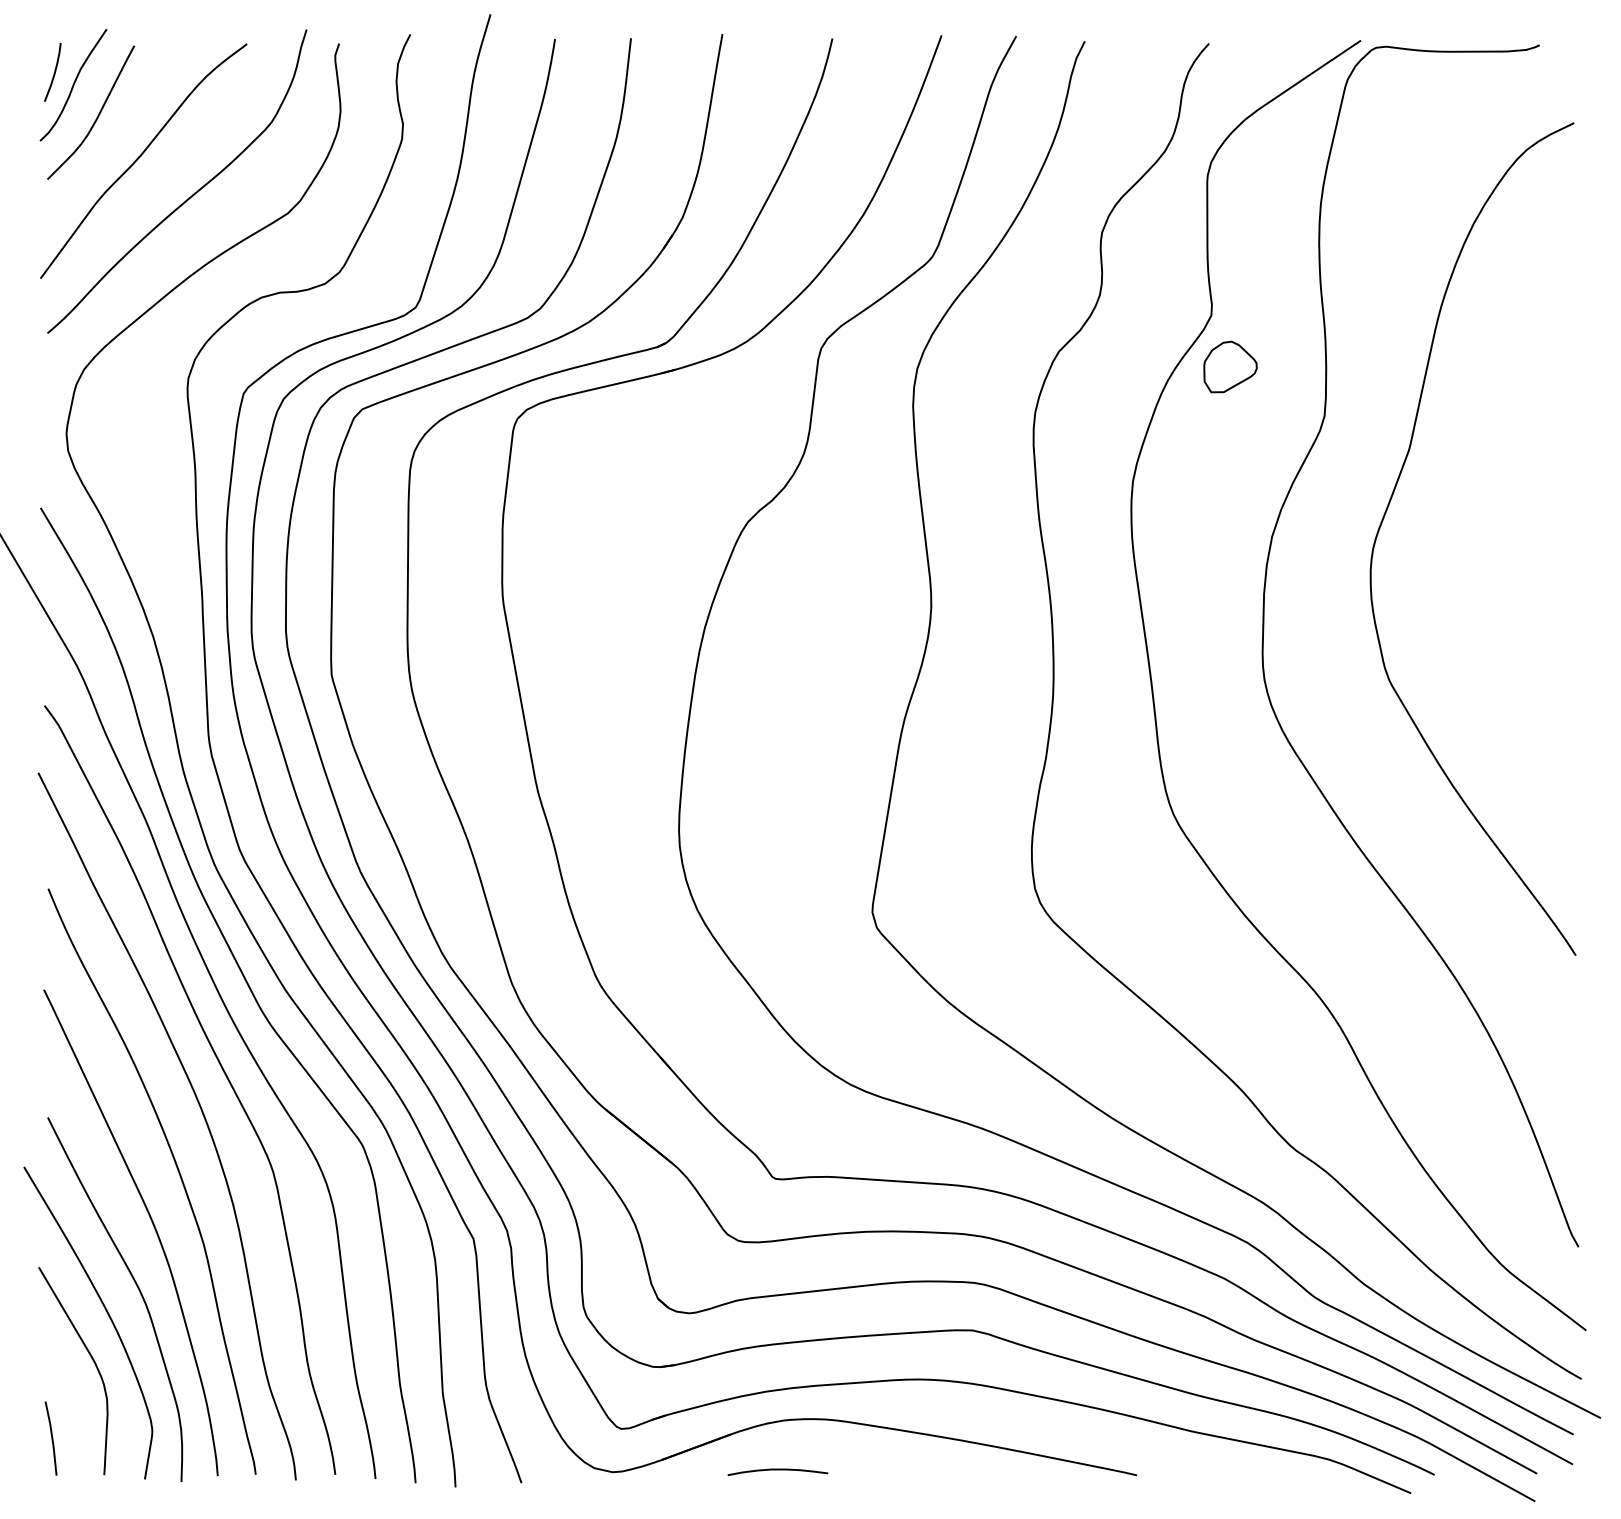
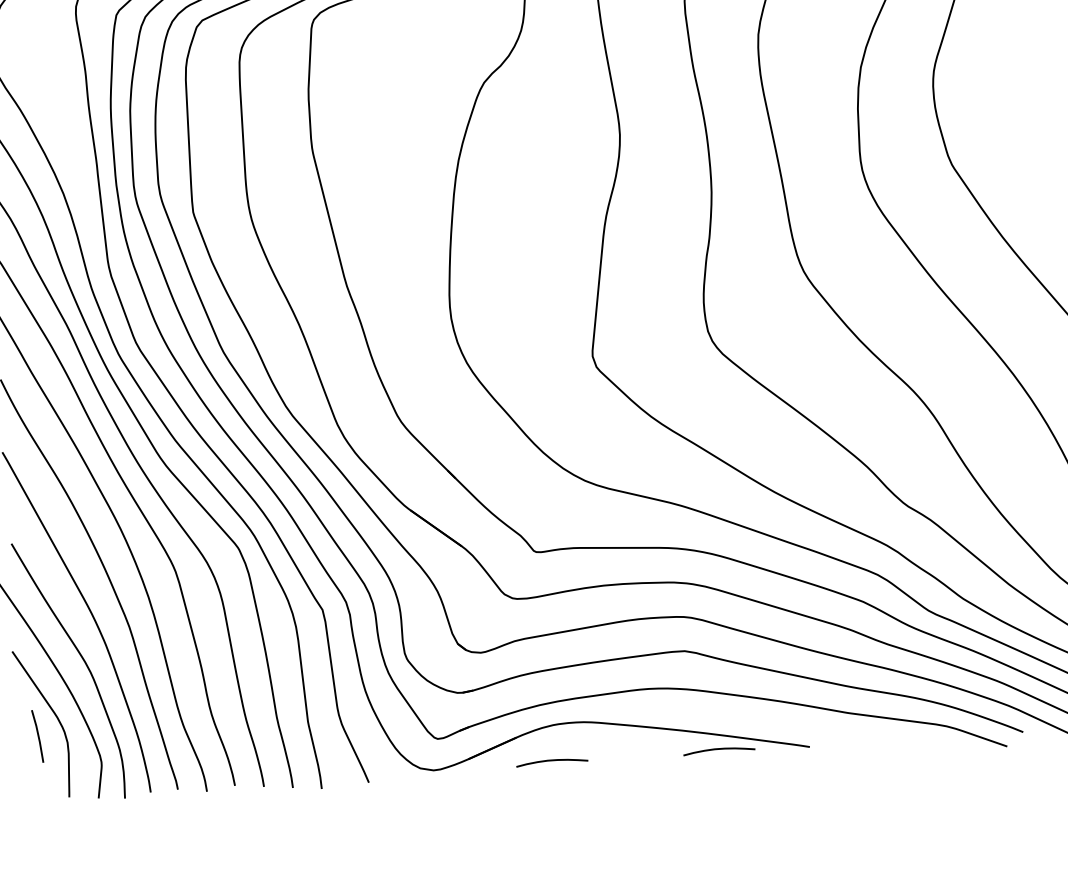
line: (51, 1438) -> (37, 736), moved
curve: (1010, 1470) -> (718, 749), added

